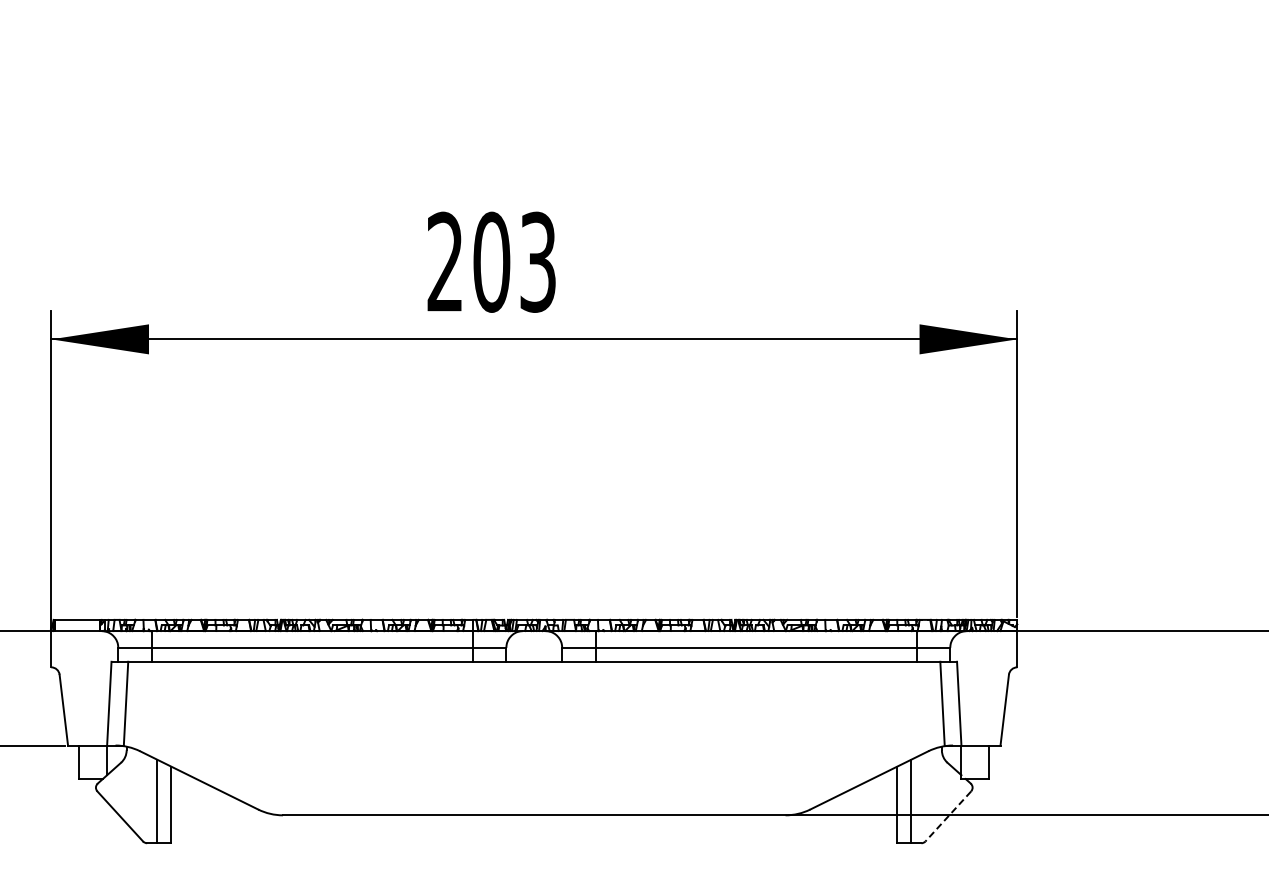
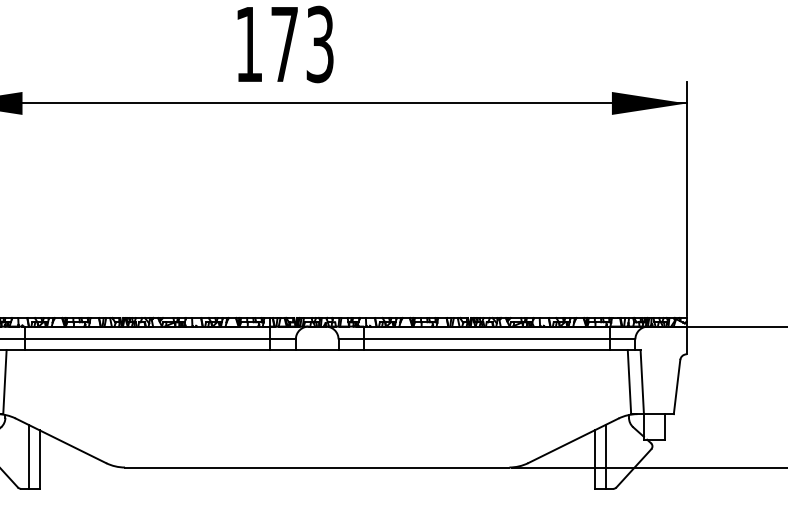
text: (468, 261) -> (266, 43), 203 -> 173
line: (948, 816) -> (634, 468), dashed -> solid

